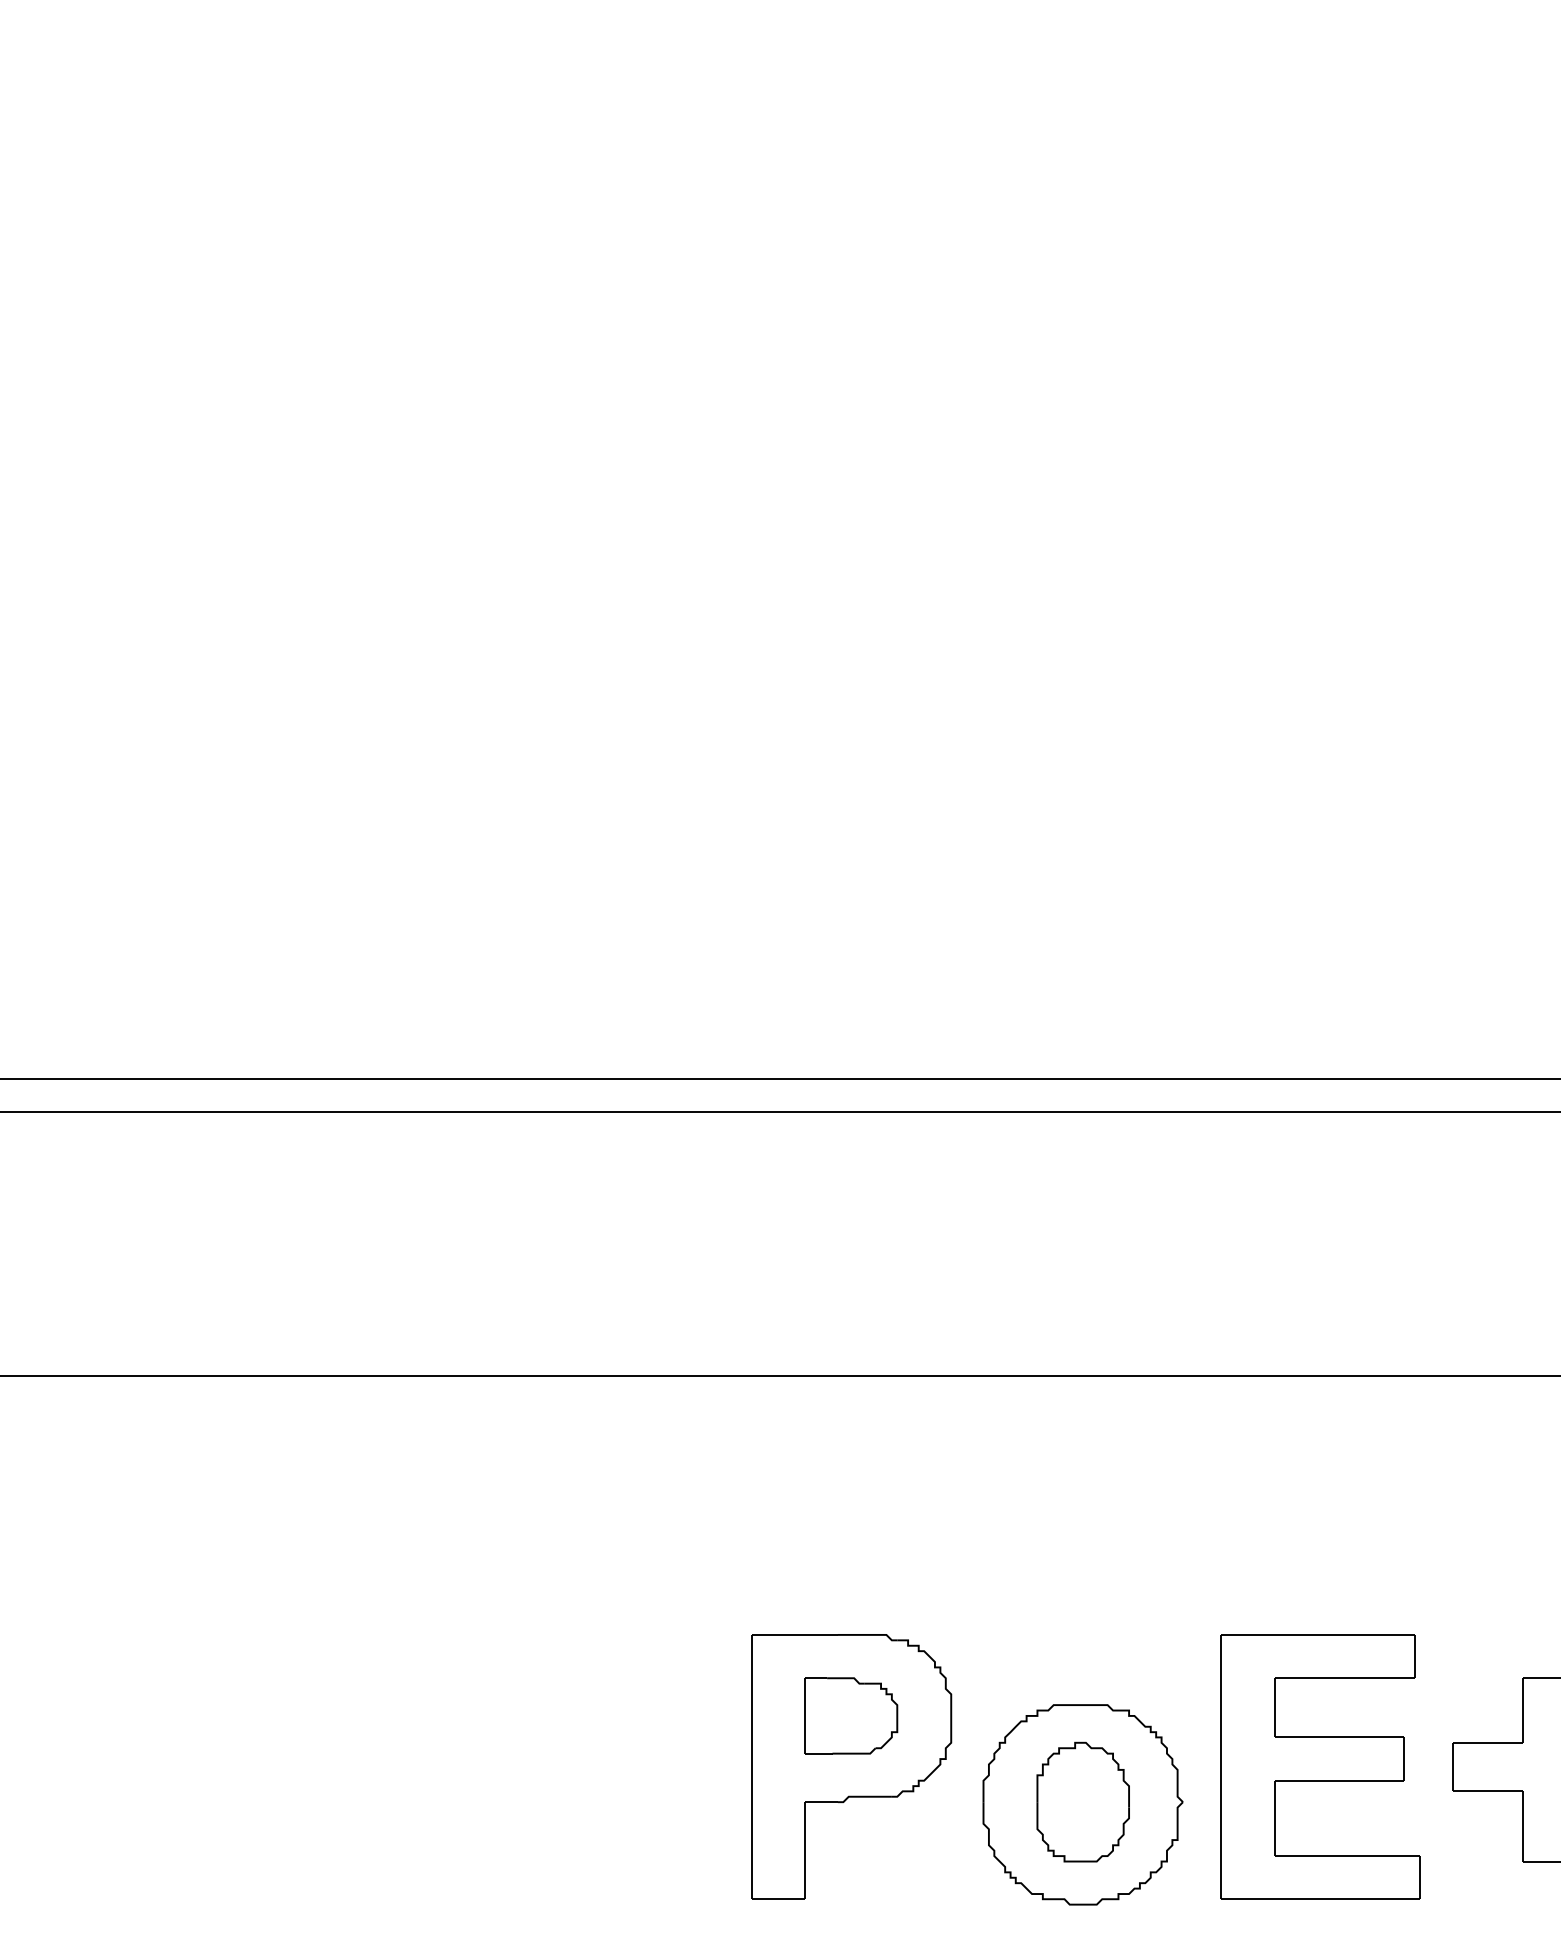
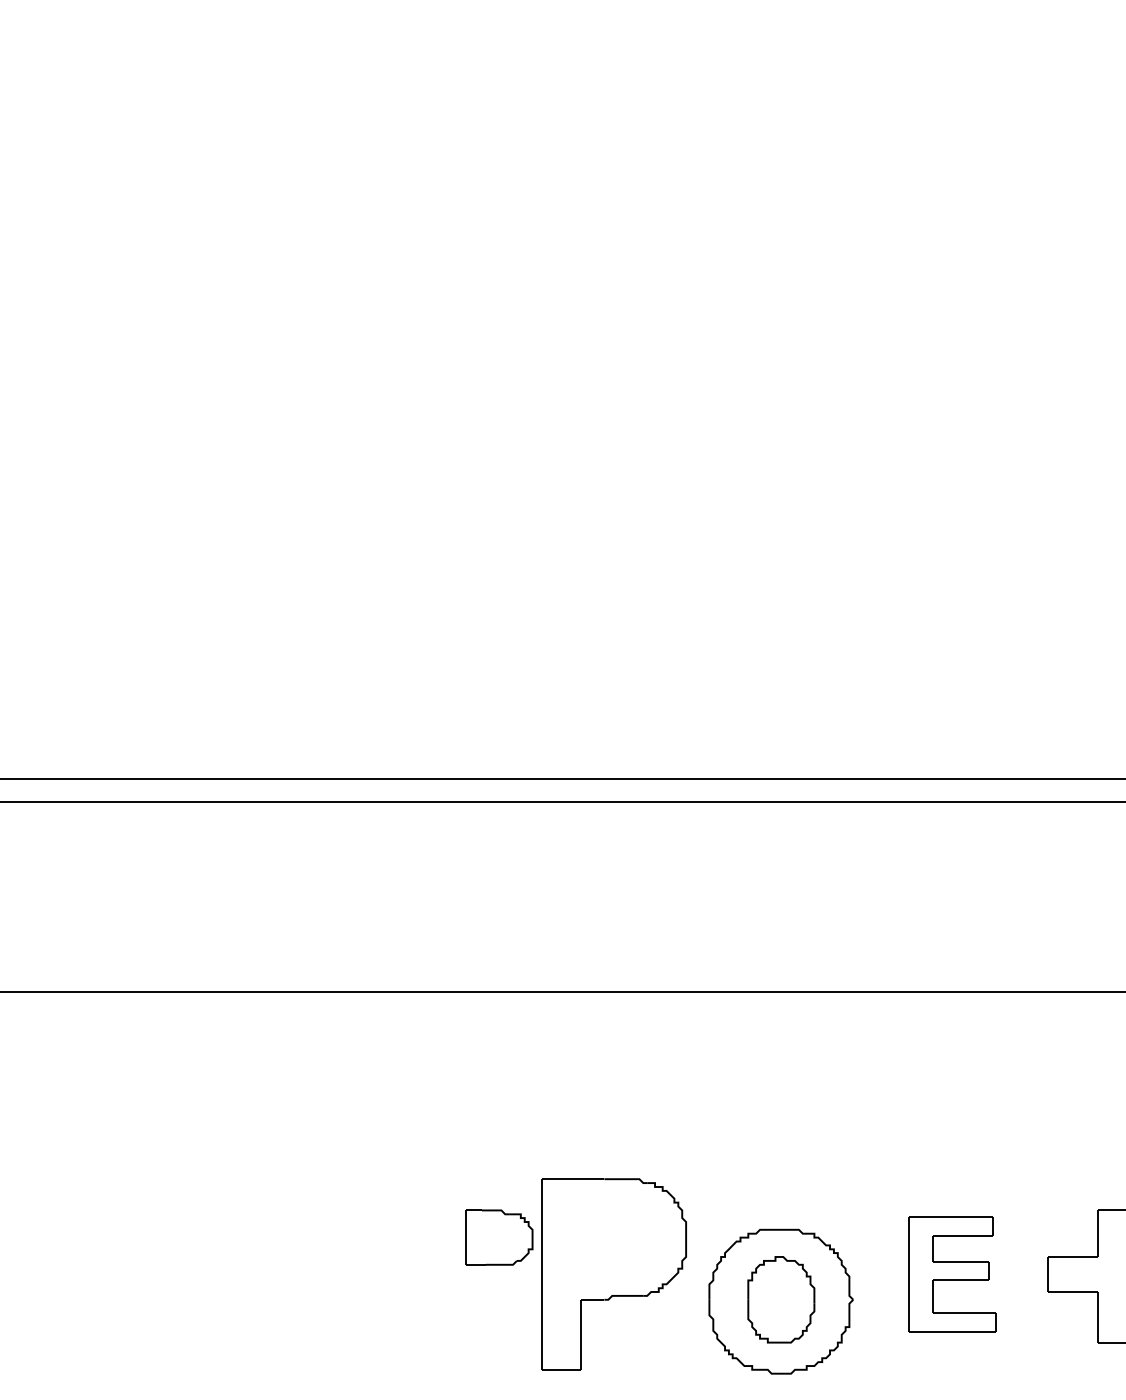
part: (851, 1715) -> (499, 1237), moved
part: (1320, 1766) -> (952, 1274), size x0.6

